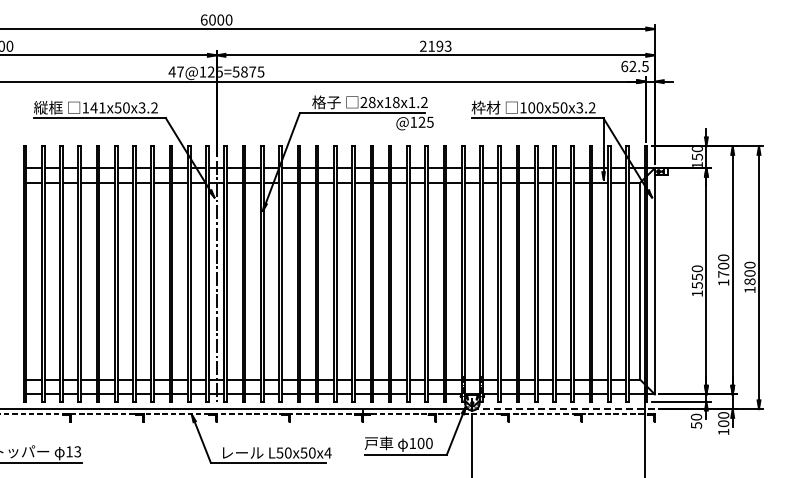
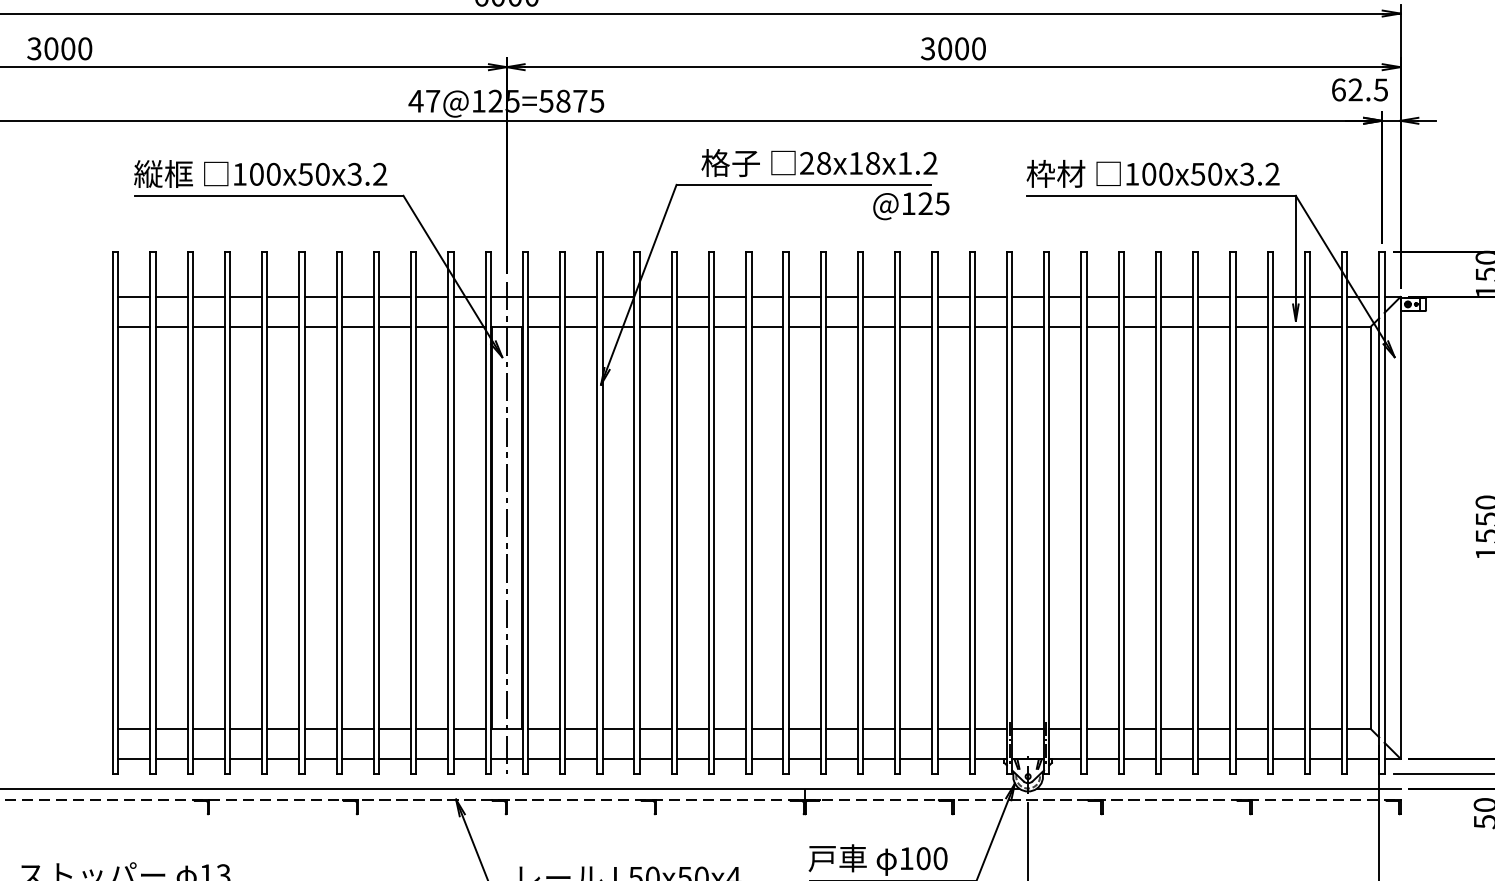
text: (435, 45) -> (953, 47), 2193 -> 3000
text: (97, 107) -> (263, 173), 141x50x3.2 -> 100x50x3.2
line: (565, 409) -> (1218, 789), dashed -> solid

